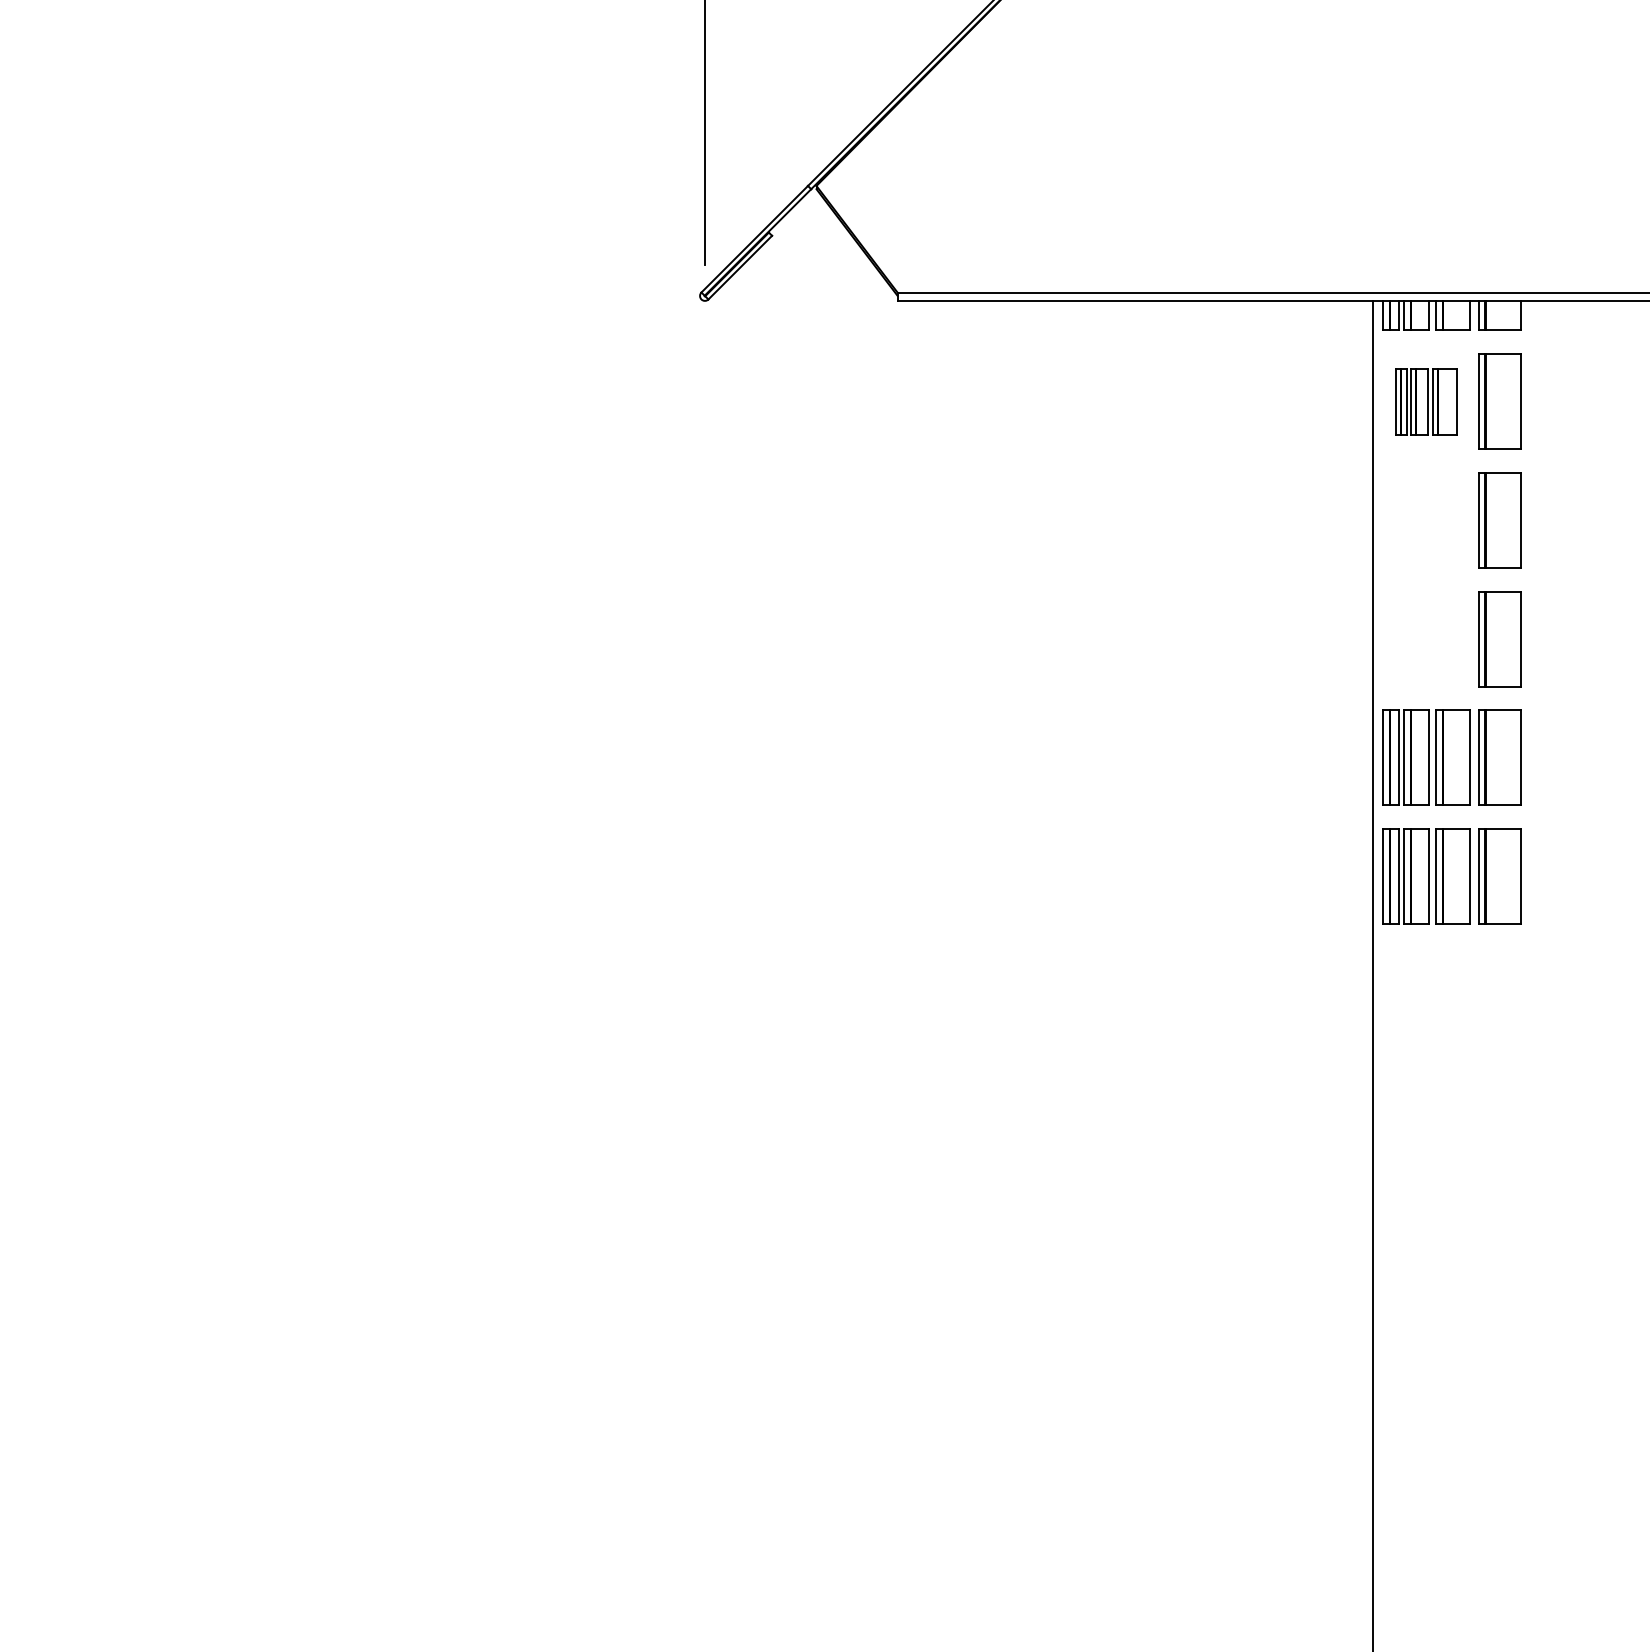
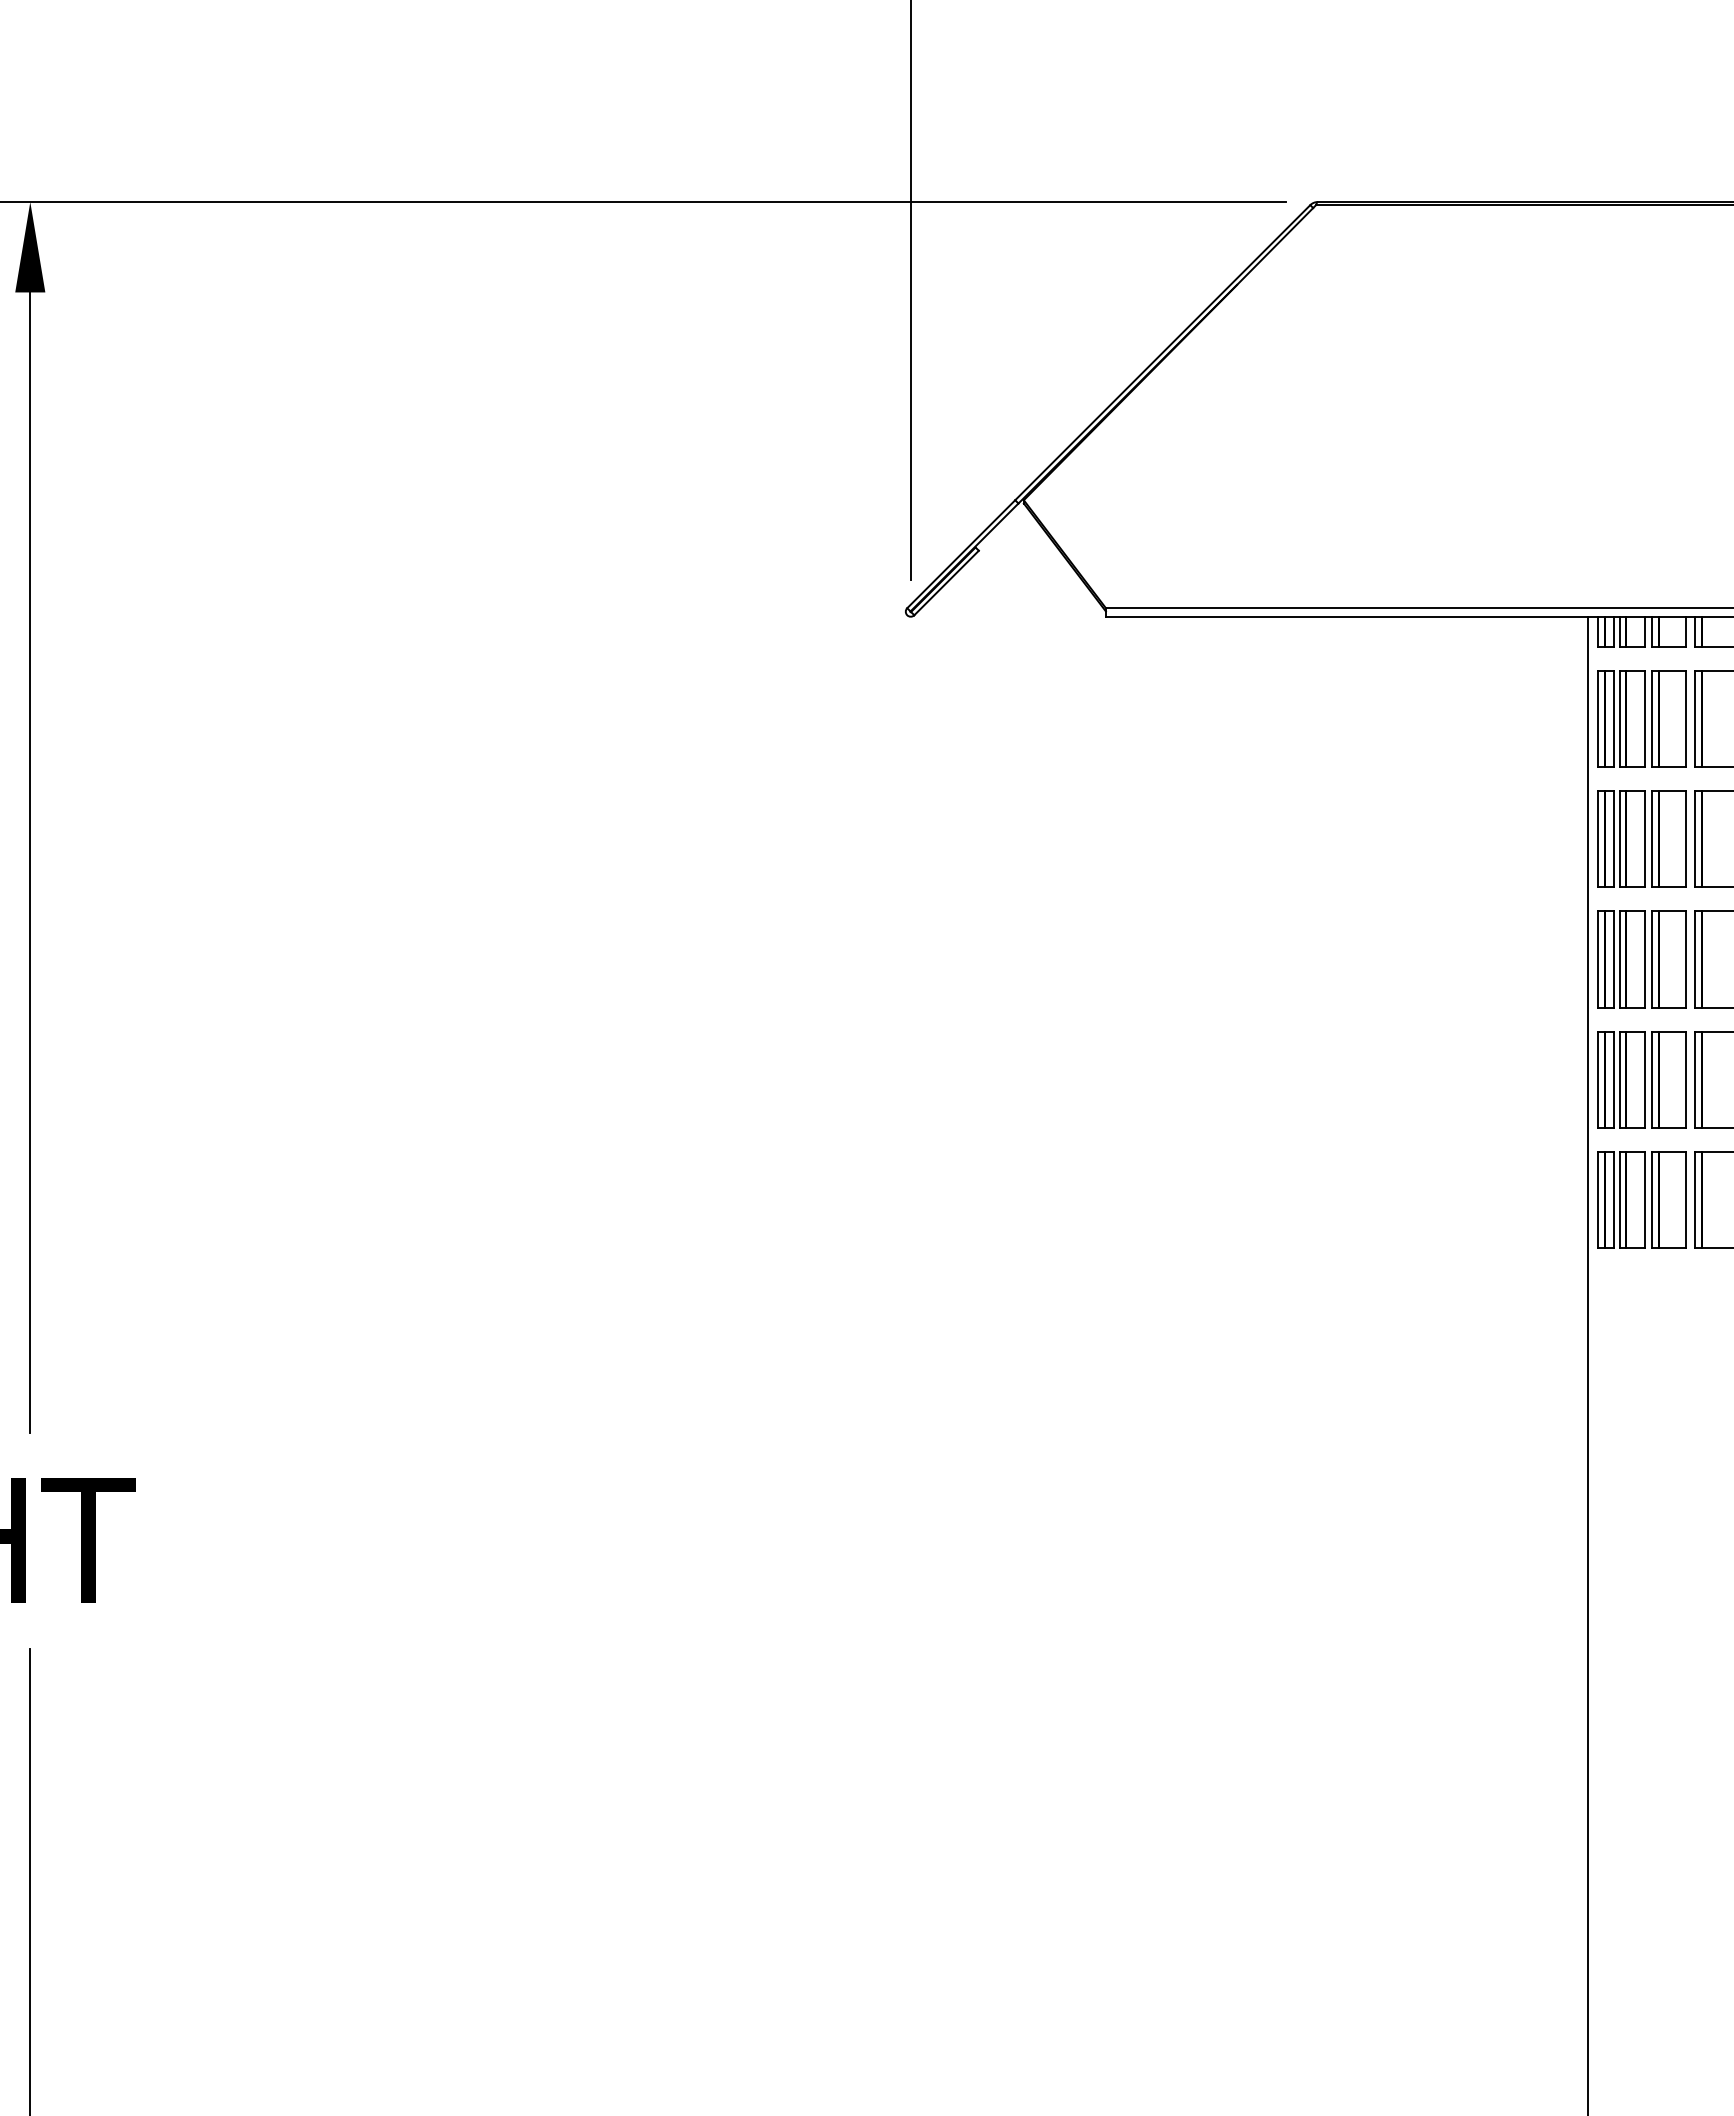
part: (1425, 401) -> (1641, 718), size x1.43
part: (1425, 519) -> (1641, 838), added
part: (1425, 639) -> (1641, 959), added

